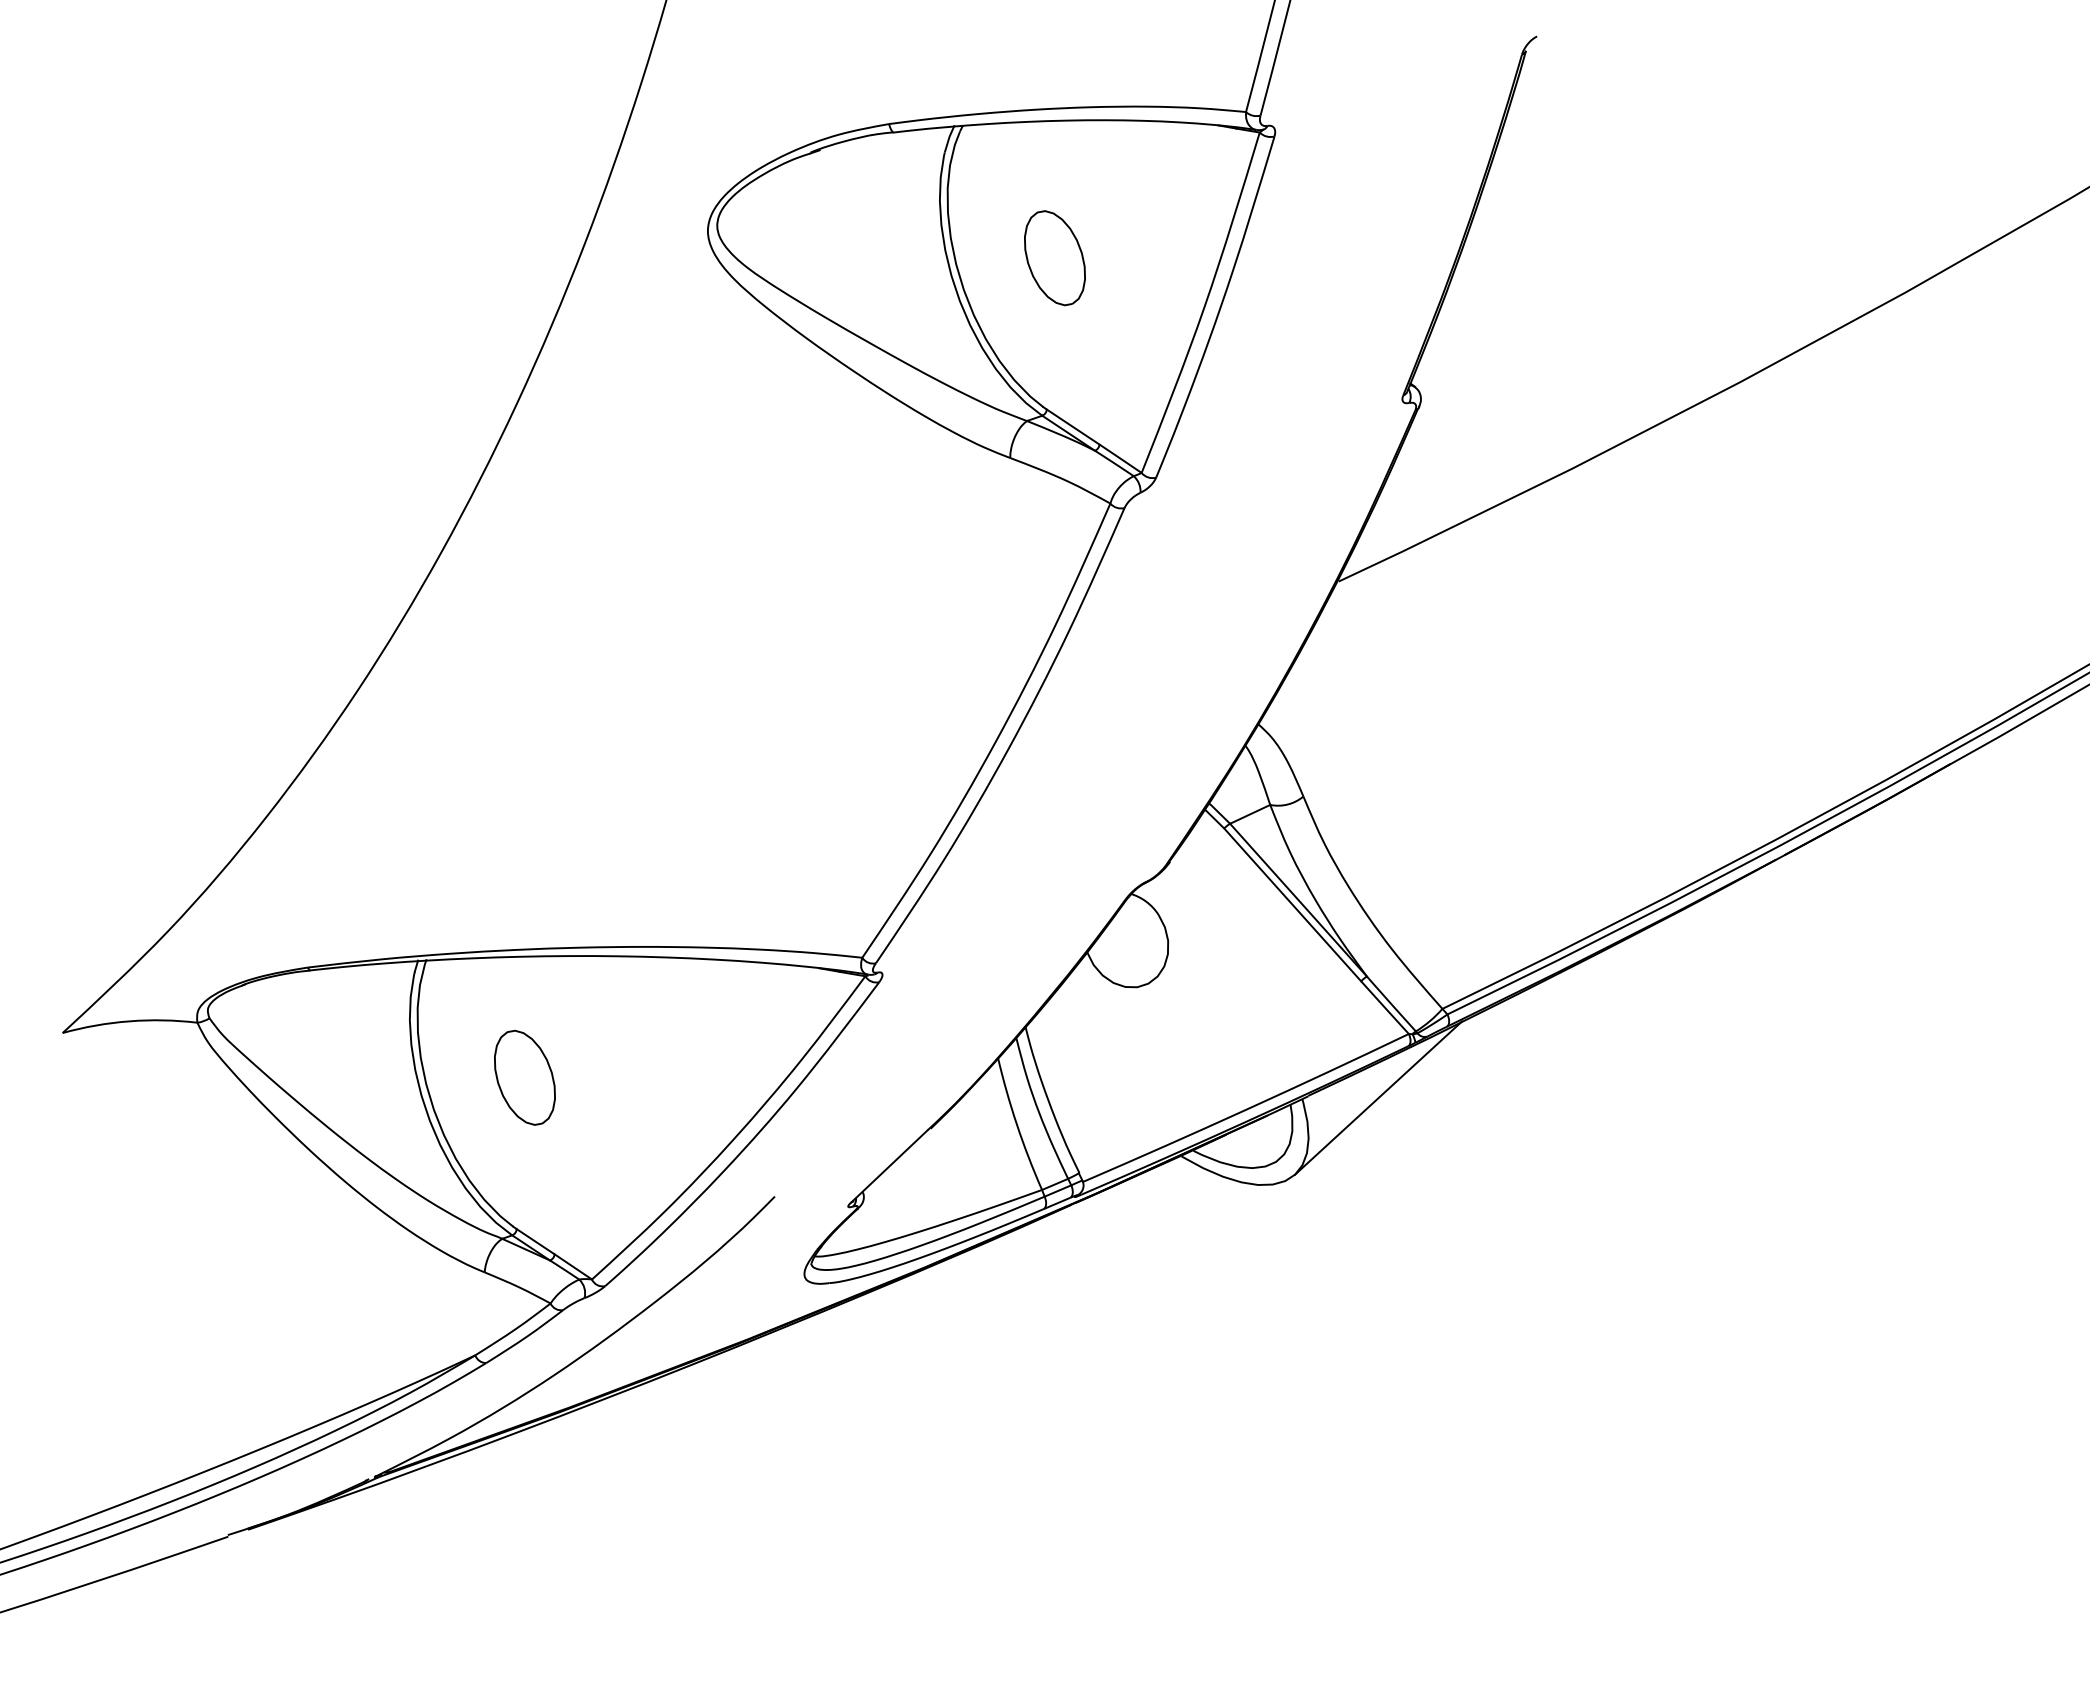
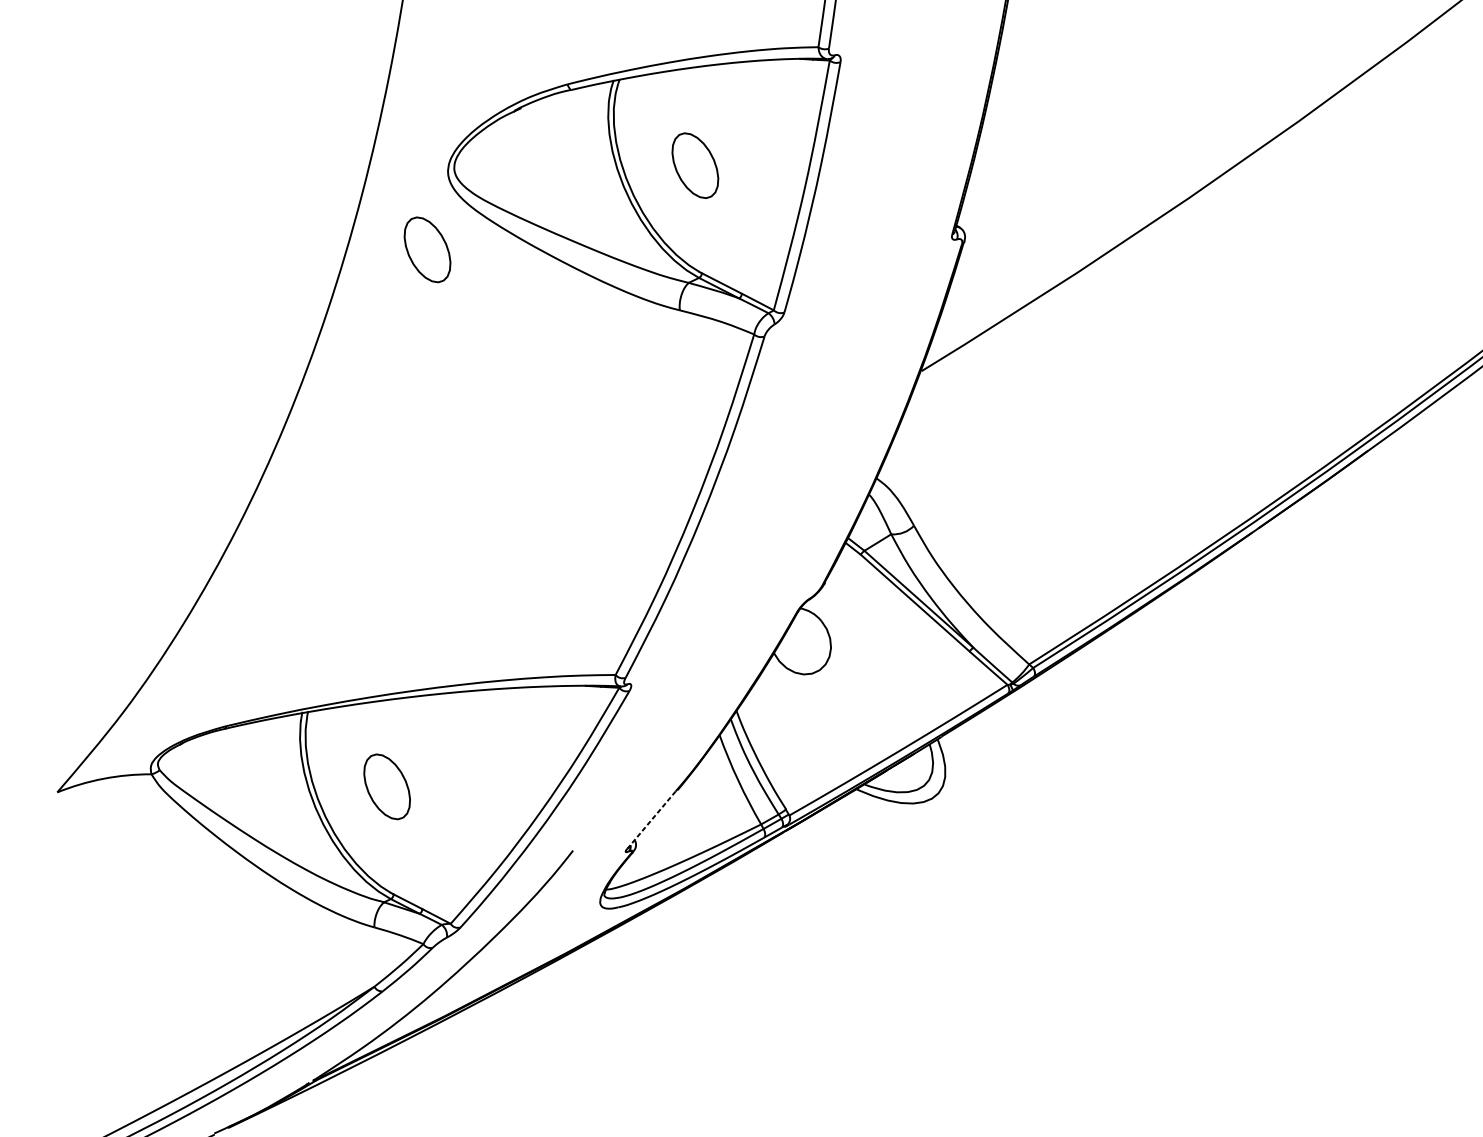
part: (666, 333) -> (427, 250), added
line: (1378, 1097) -> (991, 732), removed
line: (889, 1166) -> (651, 820), solid -> dashed

